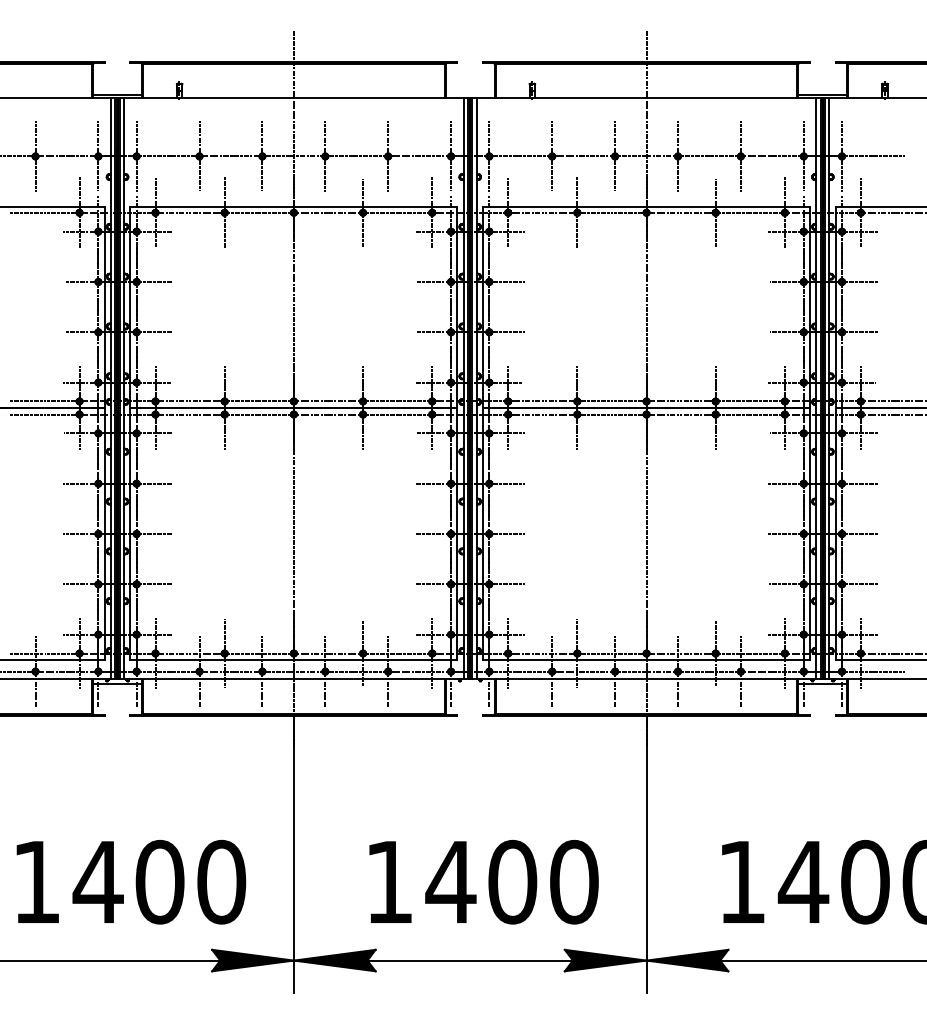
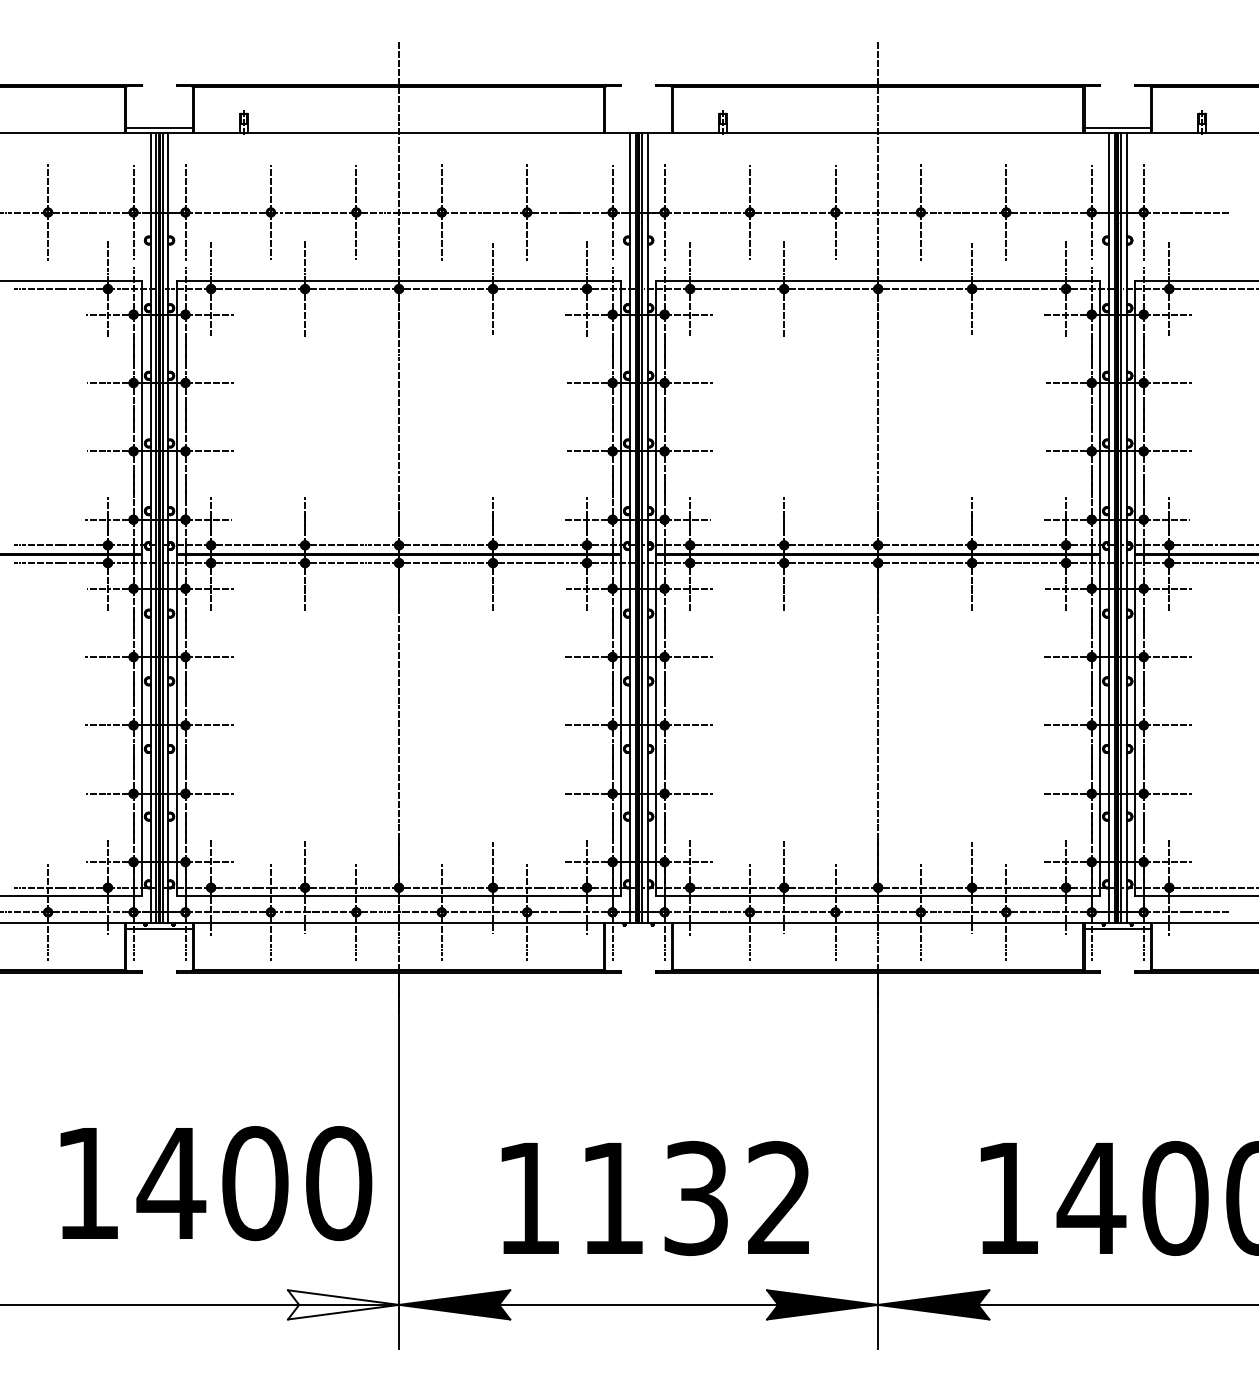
text: (131, 881) -> (216, 1182), moved
text: (511, 881) -> (694, 1197), 1400 -> 1132
fill: (252, 960) -> (342, 1304), removed

